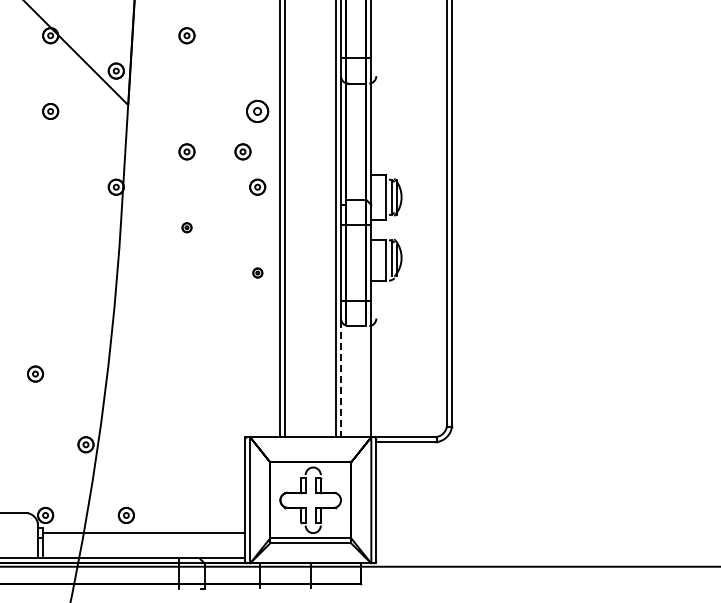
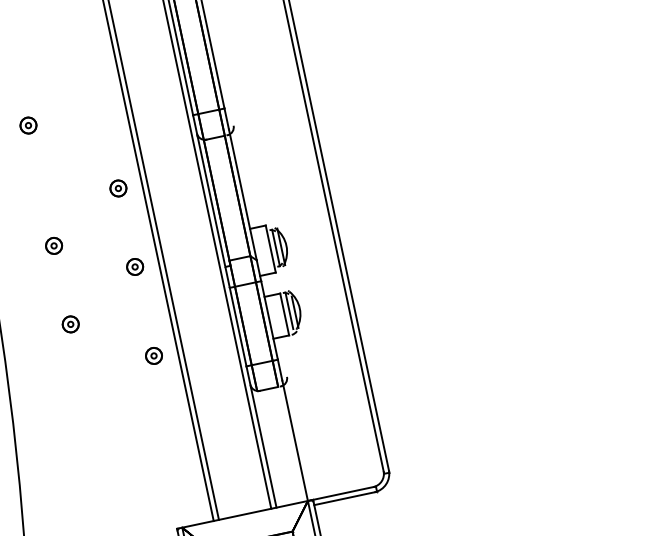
part: (257, 111) -> (118, 188), size x0.71
part: (242, 151) -> (111, 233), removed
part: (186, 227) -> (70, 324), size x1.67
part: (257, 272) -> (153, 355), size x1.67
line: (341, 379) -> (264, 447), dashed -> solid

